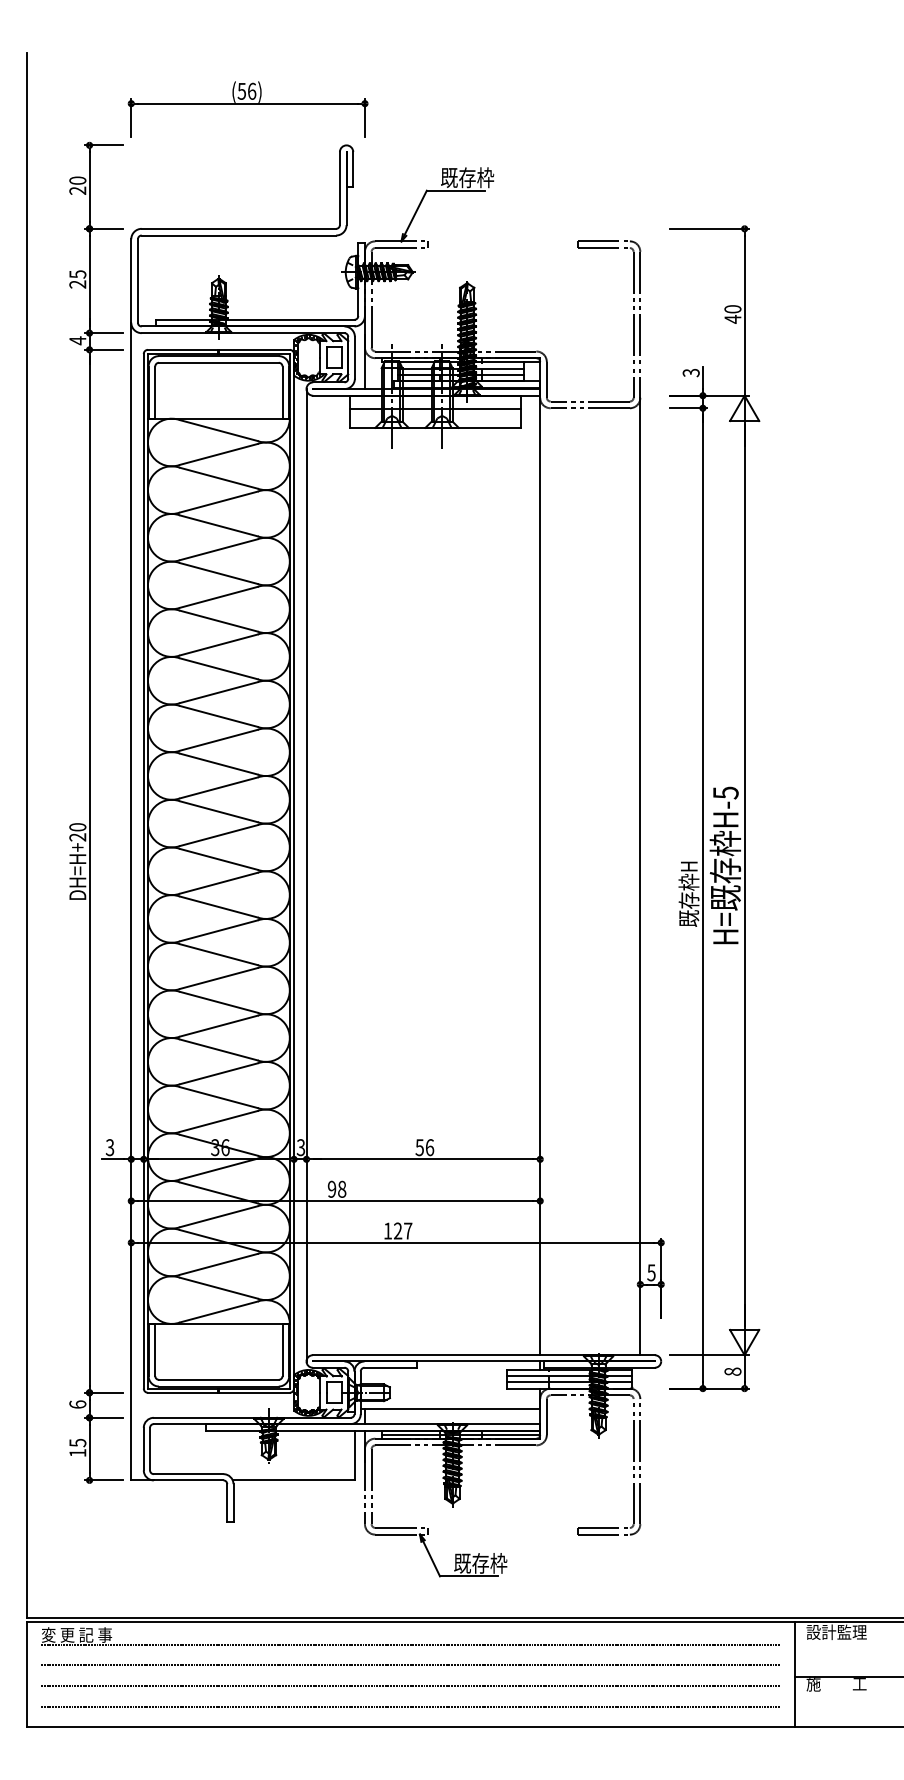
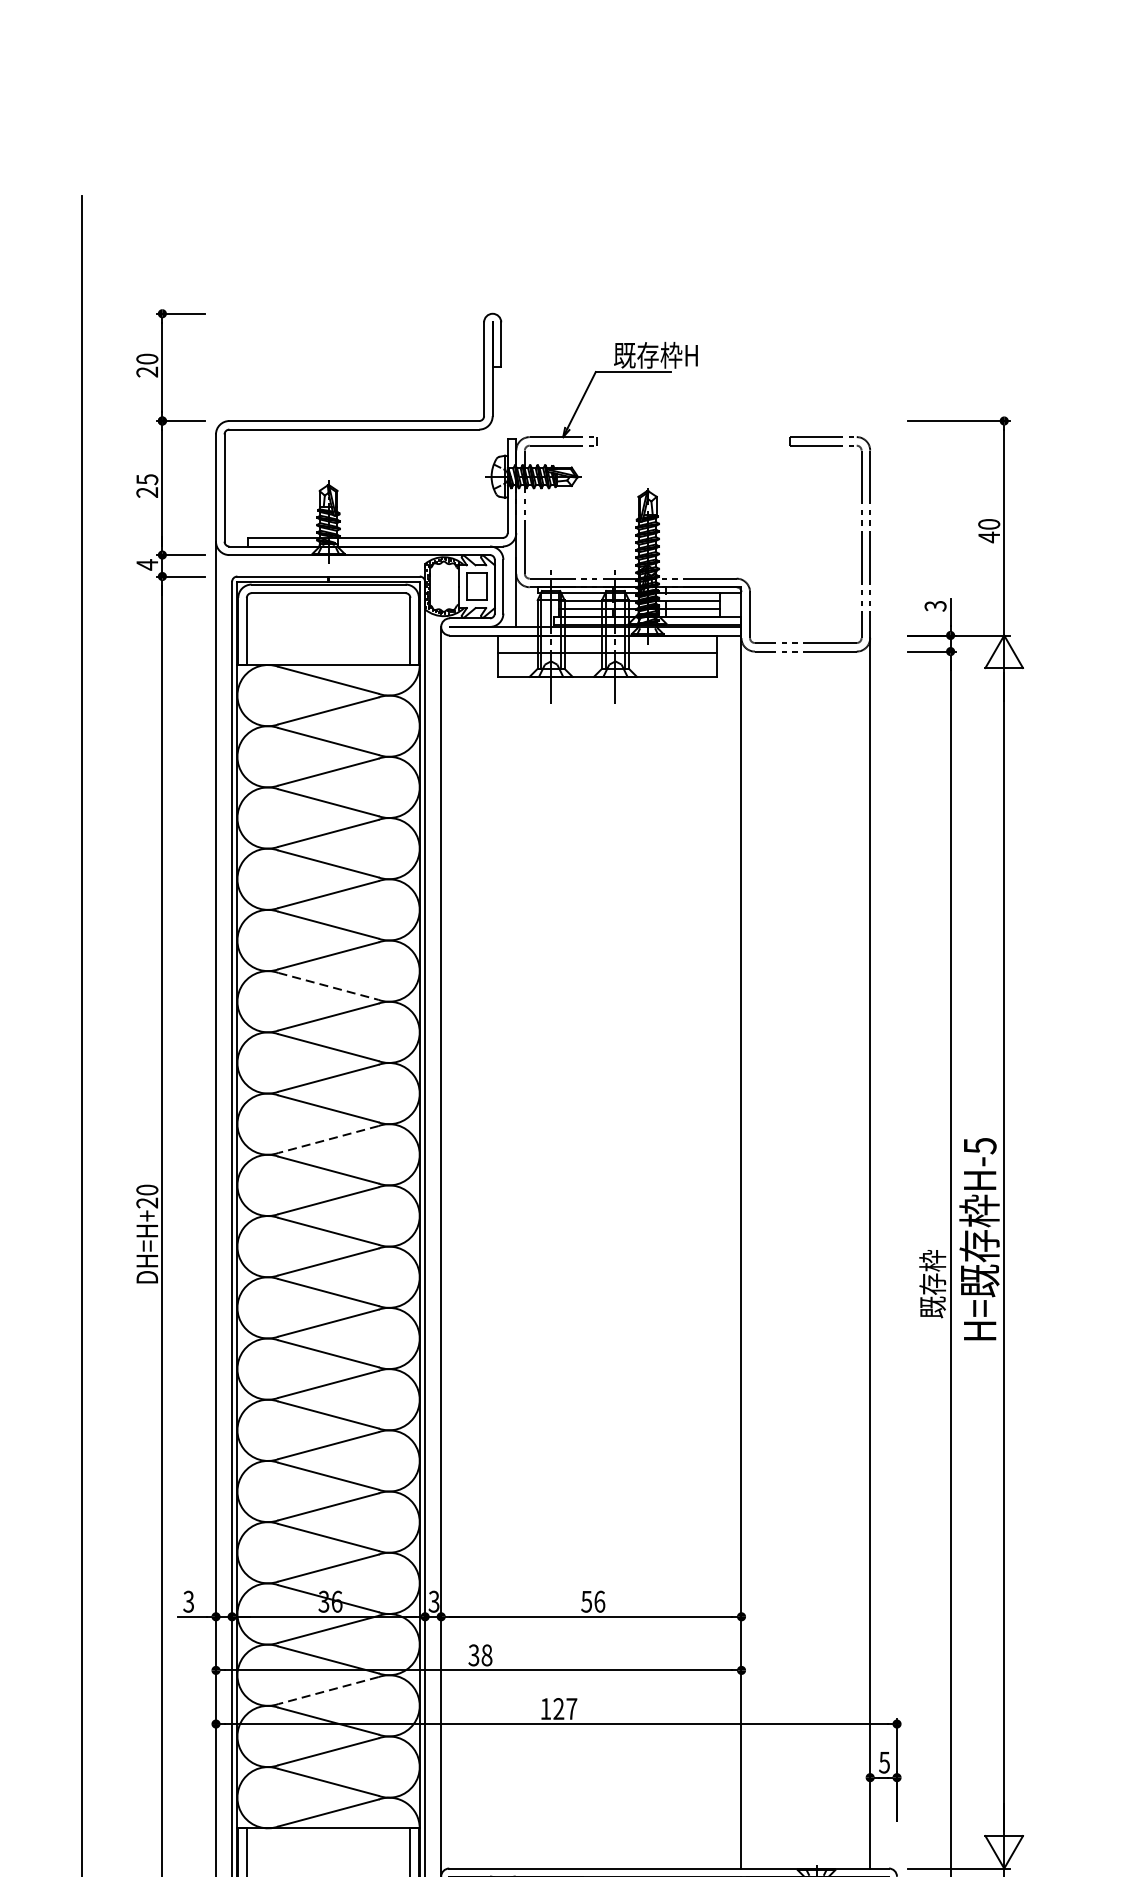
part: (247, 109) -> (365, 267), removed
text: (501, 177) -> (691, 355), 既存枠 -> 既存枠H
line: (219, 668) -> (329, 986), solid -> dashed
line: (218, 788) -> (328, 1140), solid -> dashed
text: (689, 866) -> (933, 1240), 既存枠H -> 既存枠
text: (331, 1189) -> (473, 1655), 98 -> 38
line: (218, 1216) -> (328, 1690), solid -> dashed

